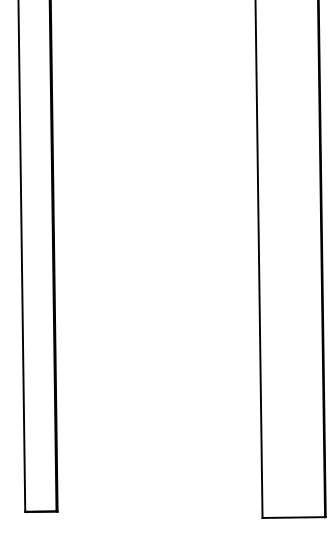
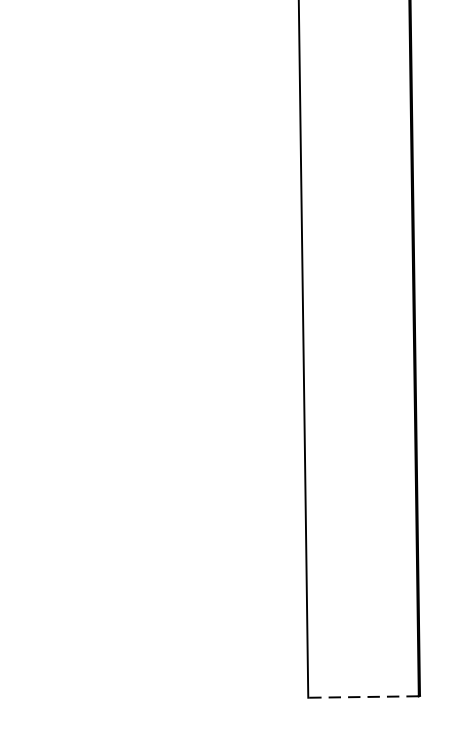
line: (293, 517) -> (363, 696), solid -> dashed

